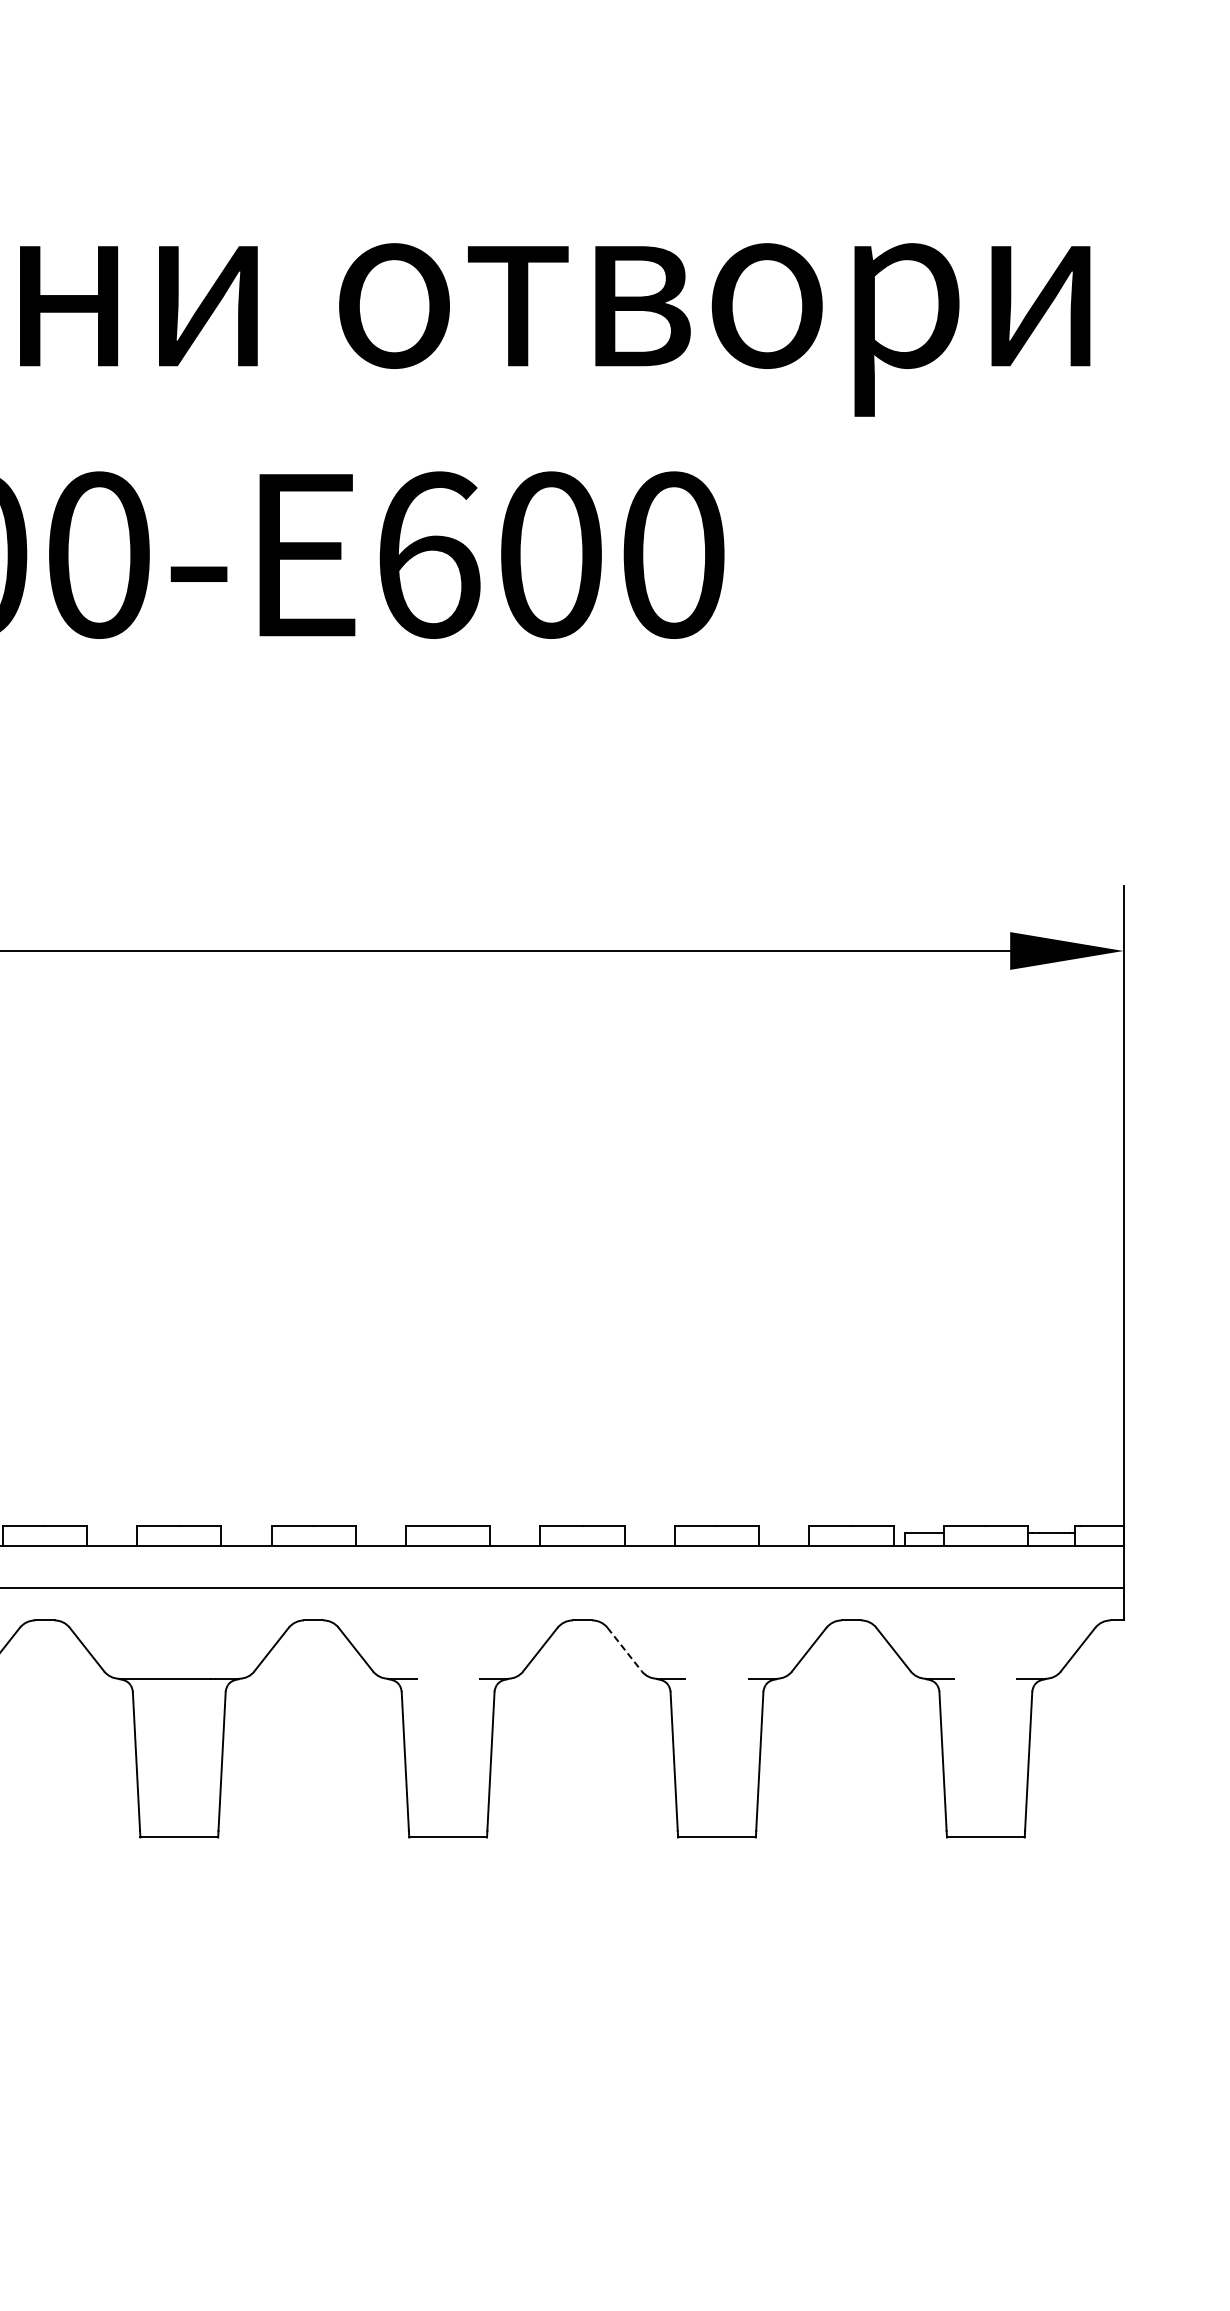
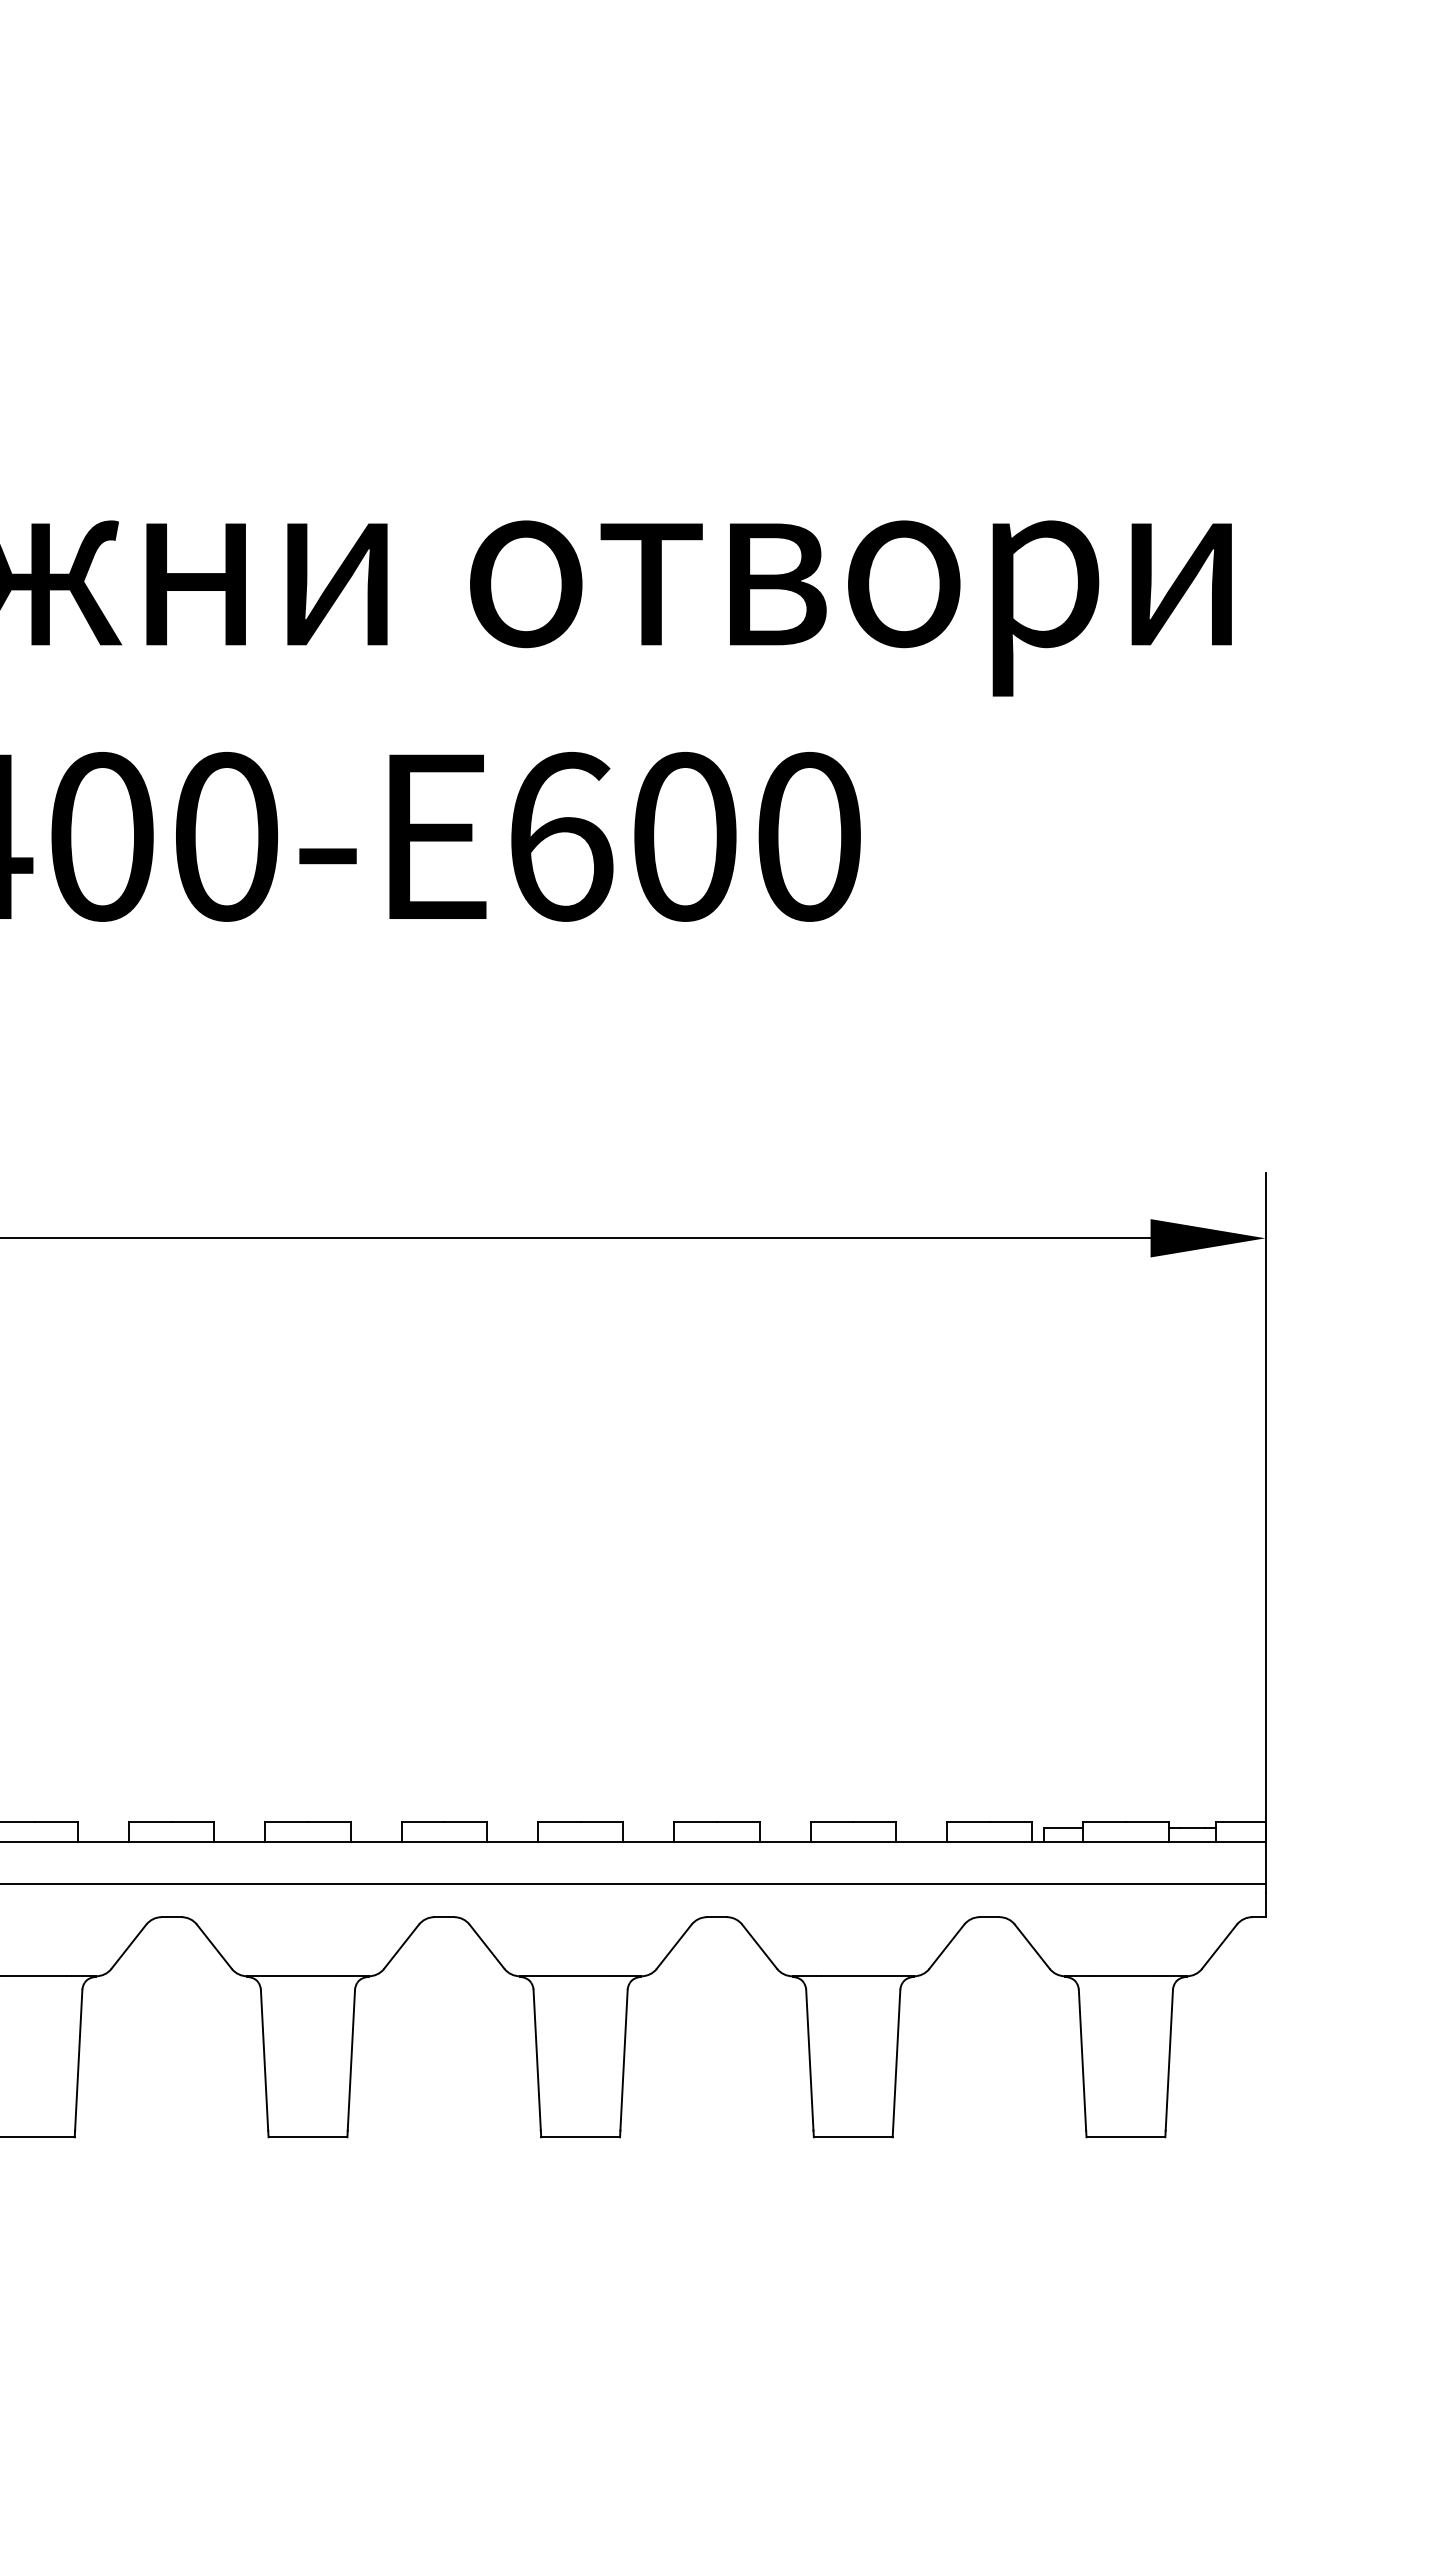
line: (624, 1650) -> (759, 1947), dashed -> solid
line: (448, 1678) -> (580, 1976), added
line: (717, 1678) -> (853, 1976), added
line: (985, 1678) -> (1125, 1976), added

